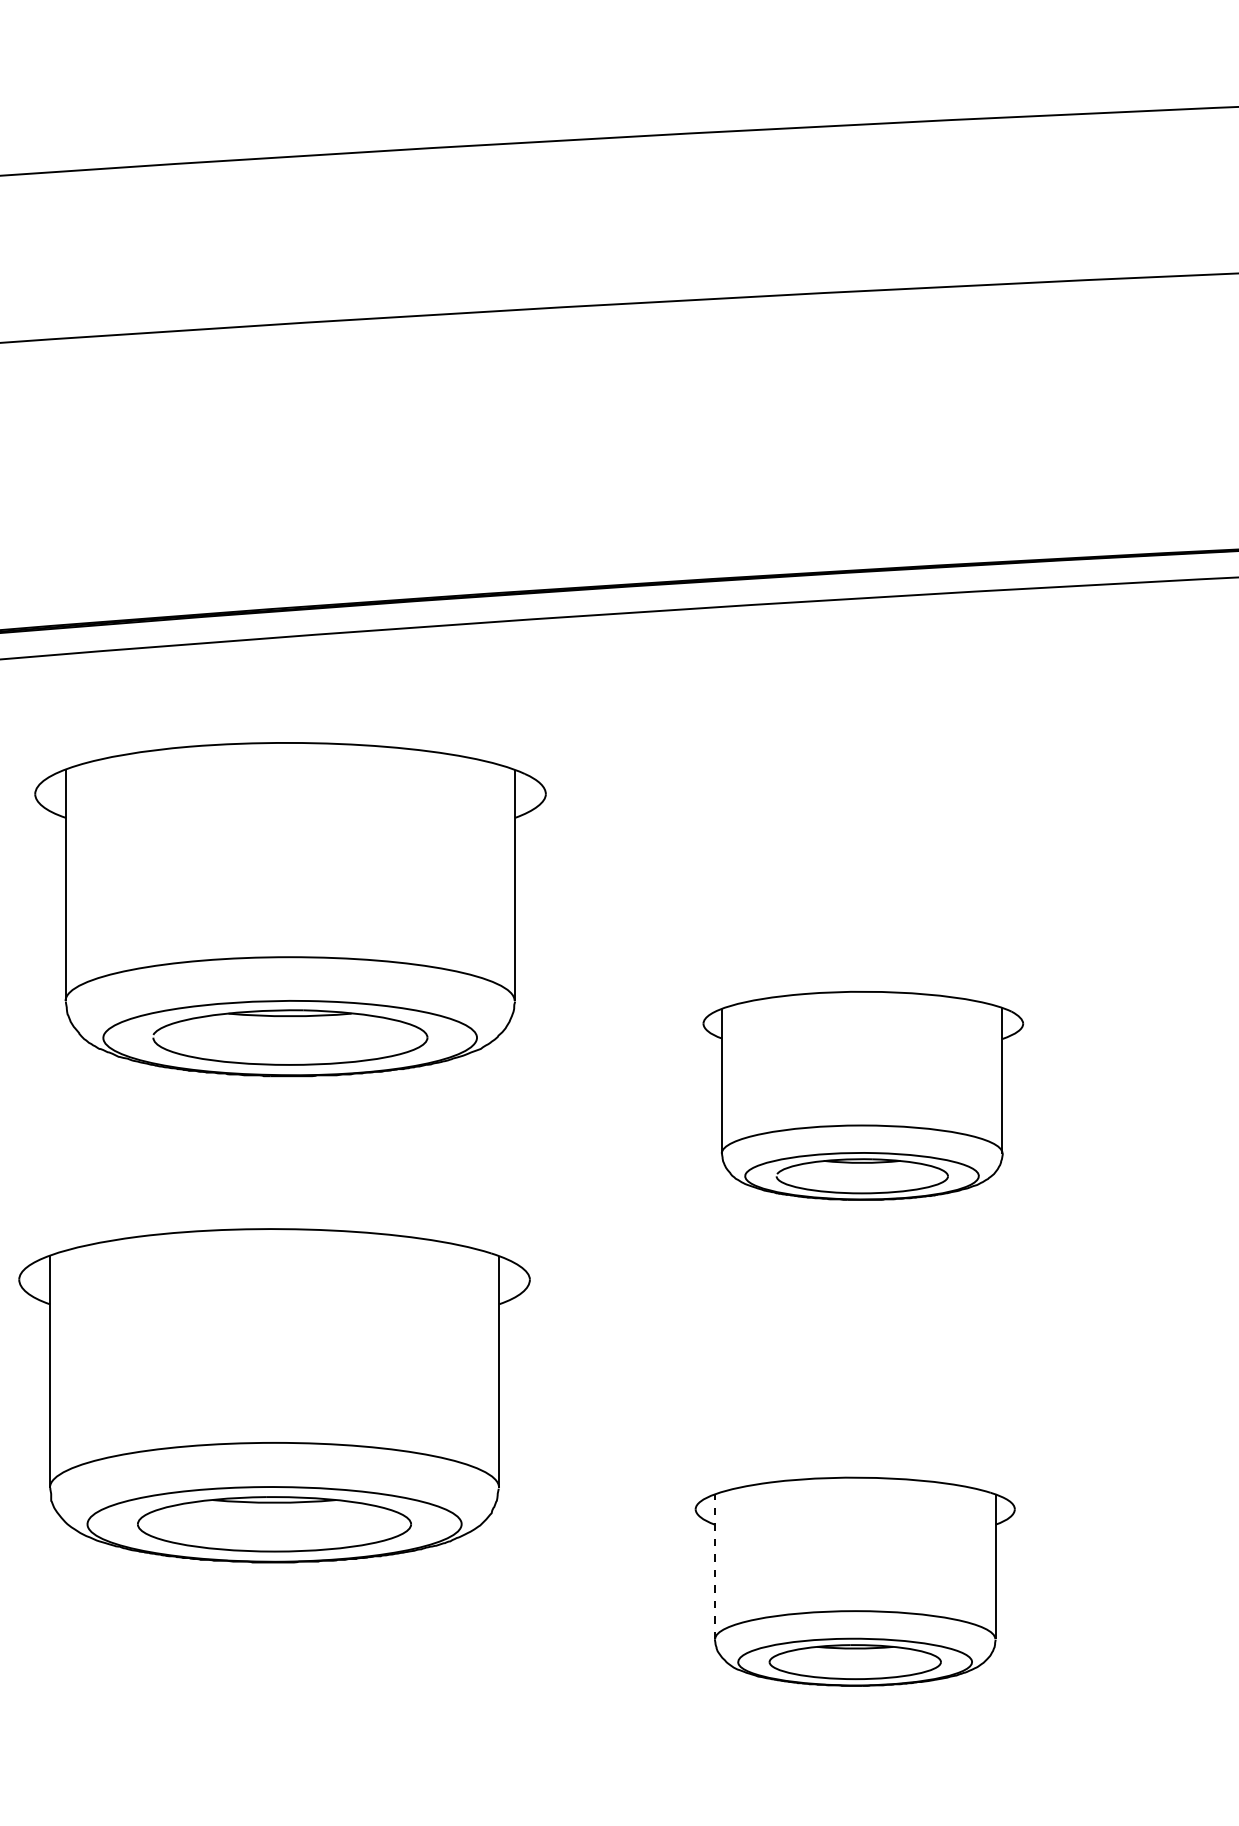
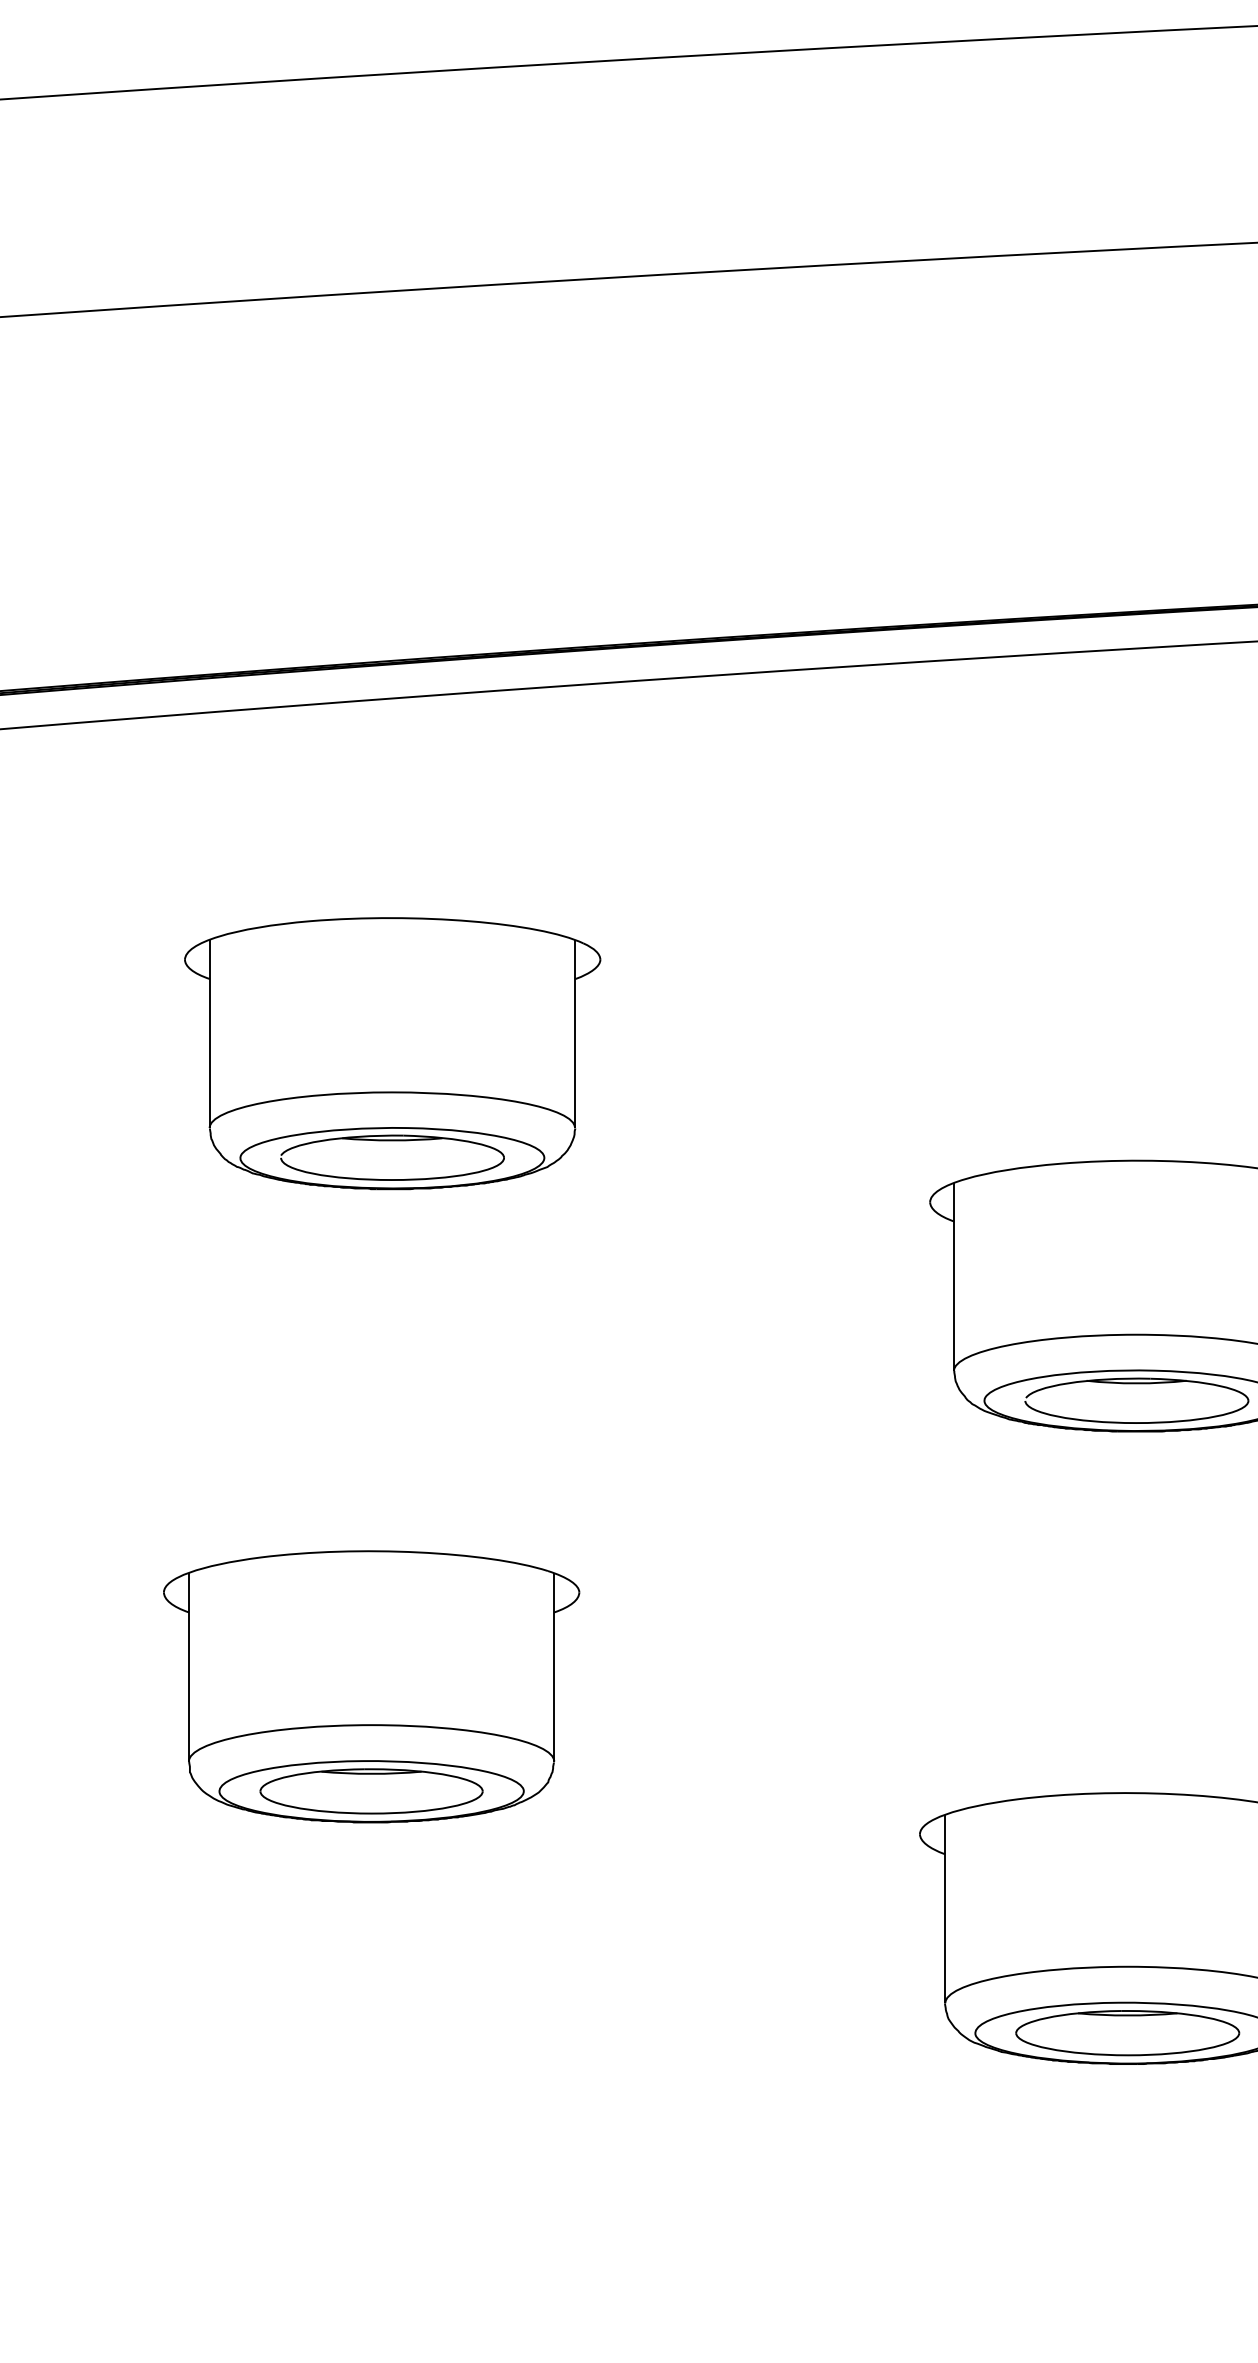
part: (290, 909) -> (392, 1053), size x0.62
part: (273, 1396) -> (370, 1687), size x0.62
line: (714, 1566) -> (944, 1908), dashed -> solid

